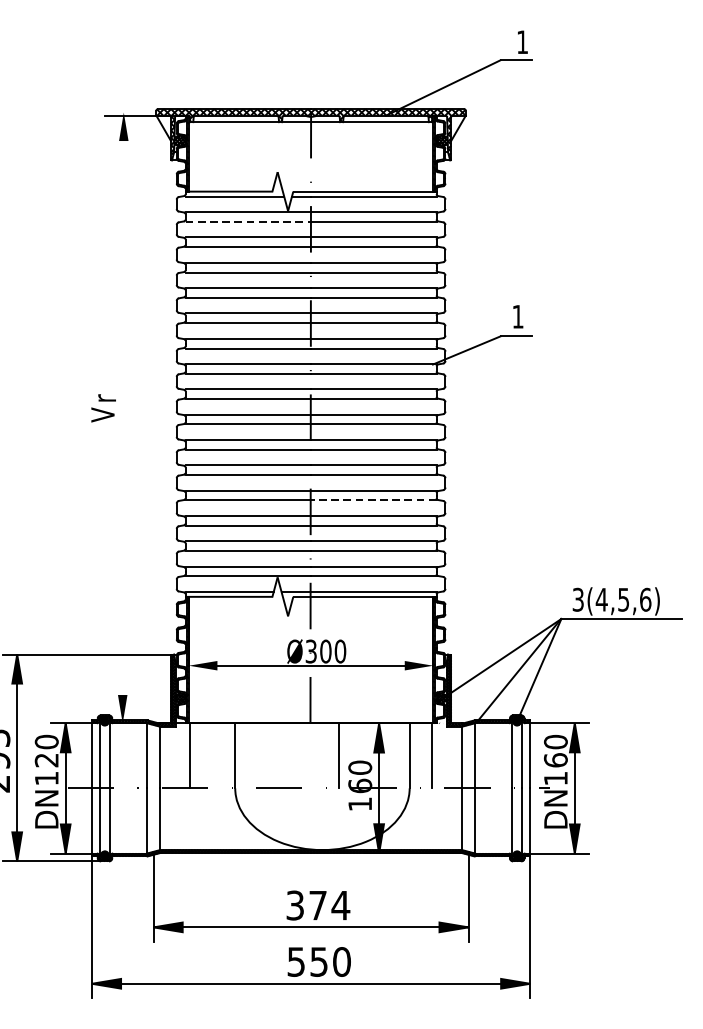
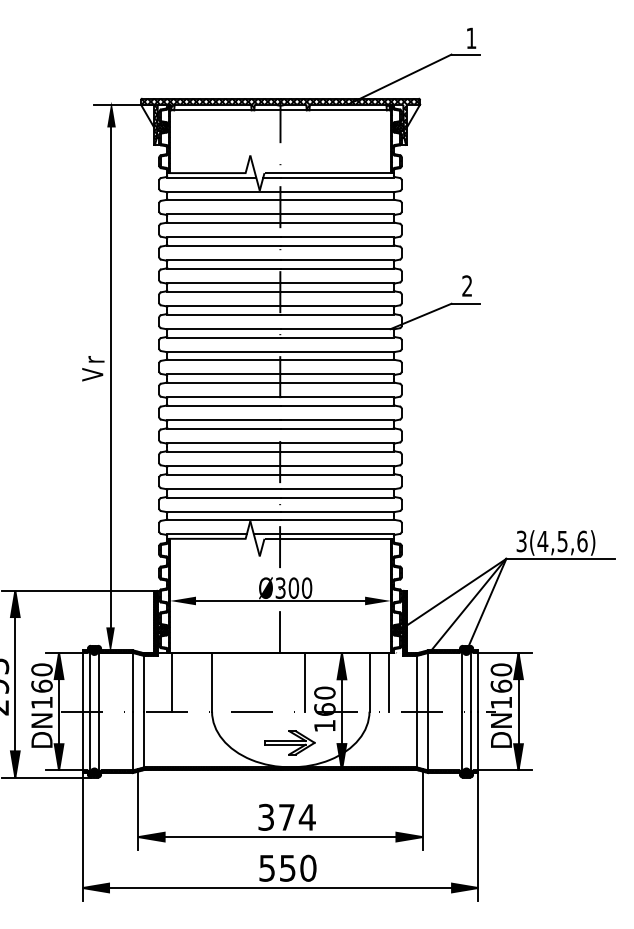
line: (247, 221) -> (223, 200), dashed -> solid
text: (517, 316) -> (466, 285), 1 -> 2
line: (122, 414) -> (110, 374), added
line: (374, 500) -> (337, 451), dashed -> solid
text: (46, 759) -> (41, 685), DN120 -> DN160
part: (321, 822) -> (289, 742), added

